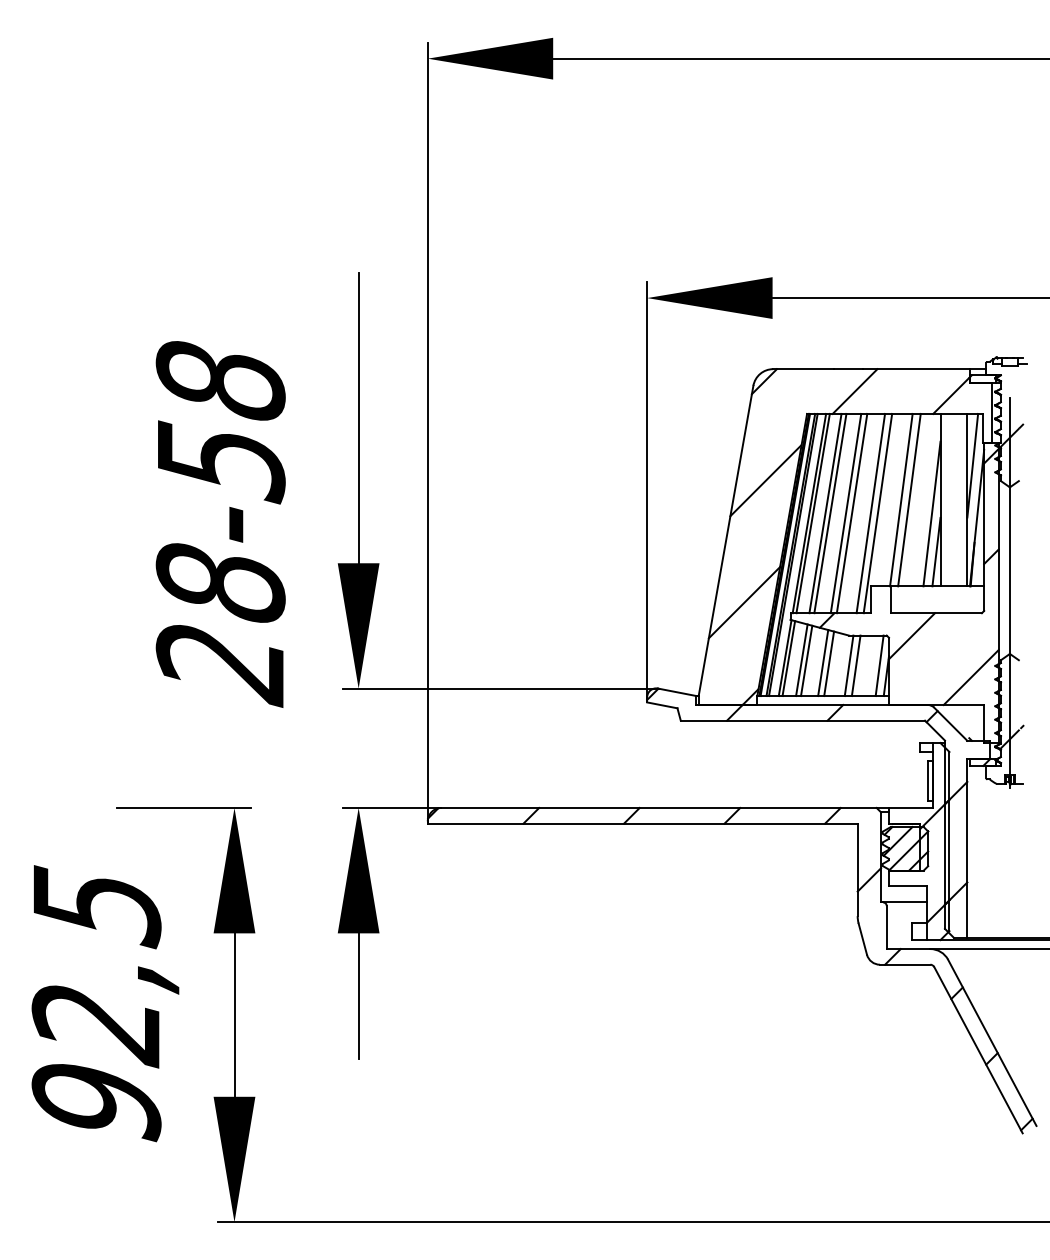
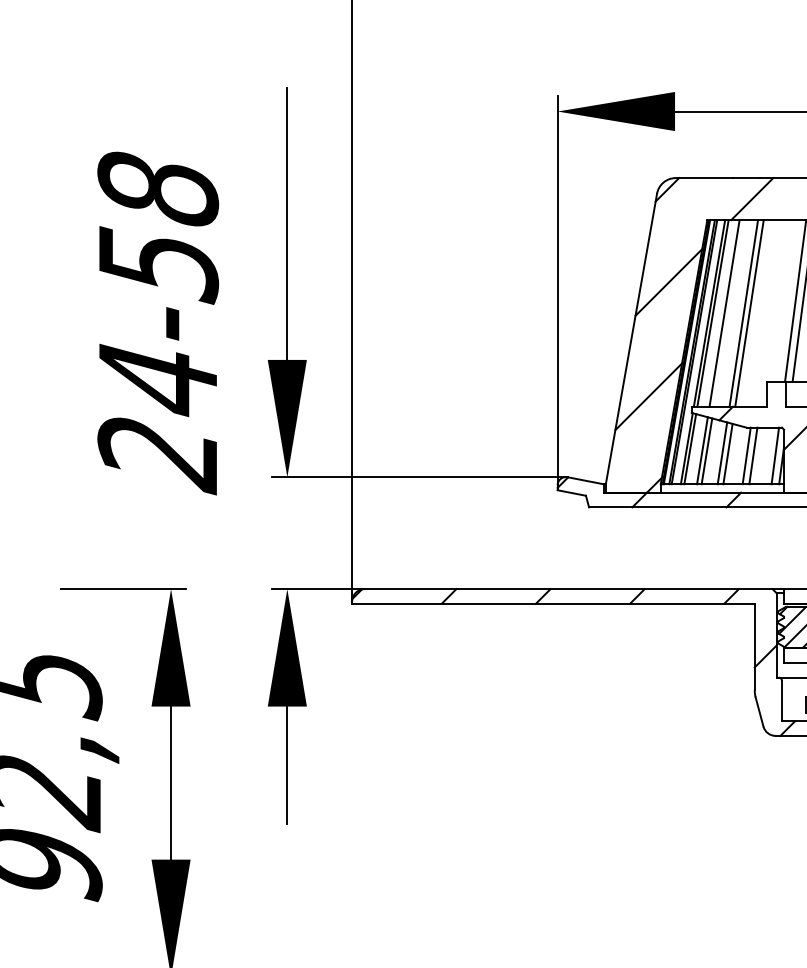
line: (830, 513) -> (729, 313), removed
line: (870, 513) -> (766, 313), removed
line: (877, 513) -> (773, 313), removed
text: (220, 583) -> (157, 378), 28-58 -> 24-58

